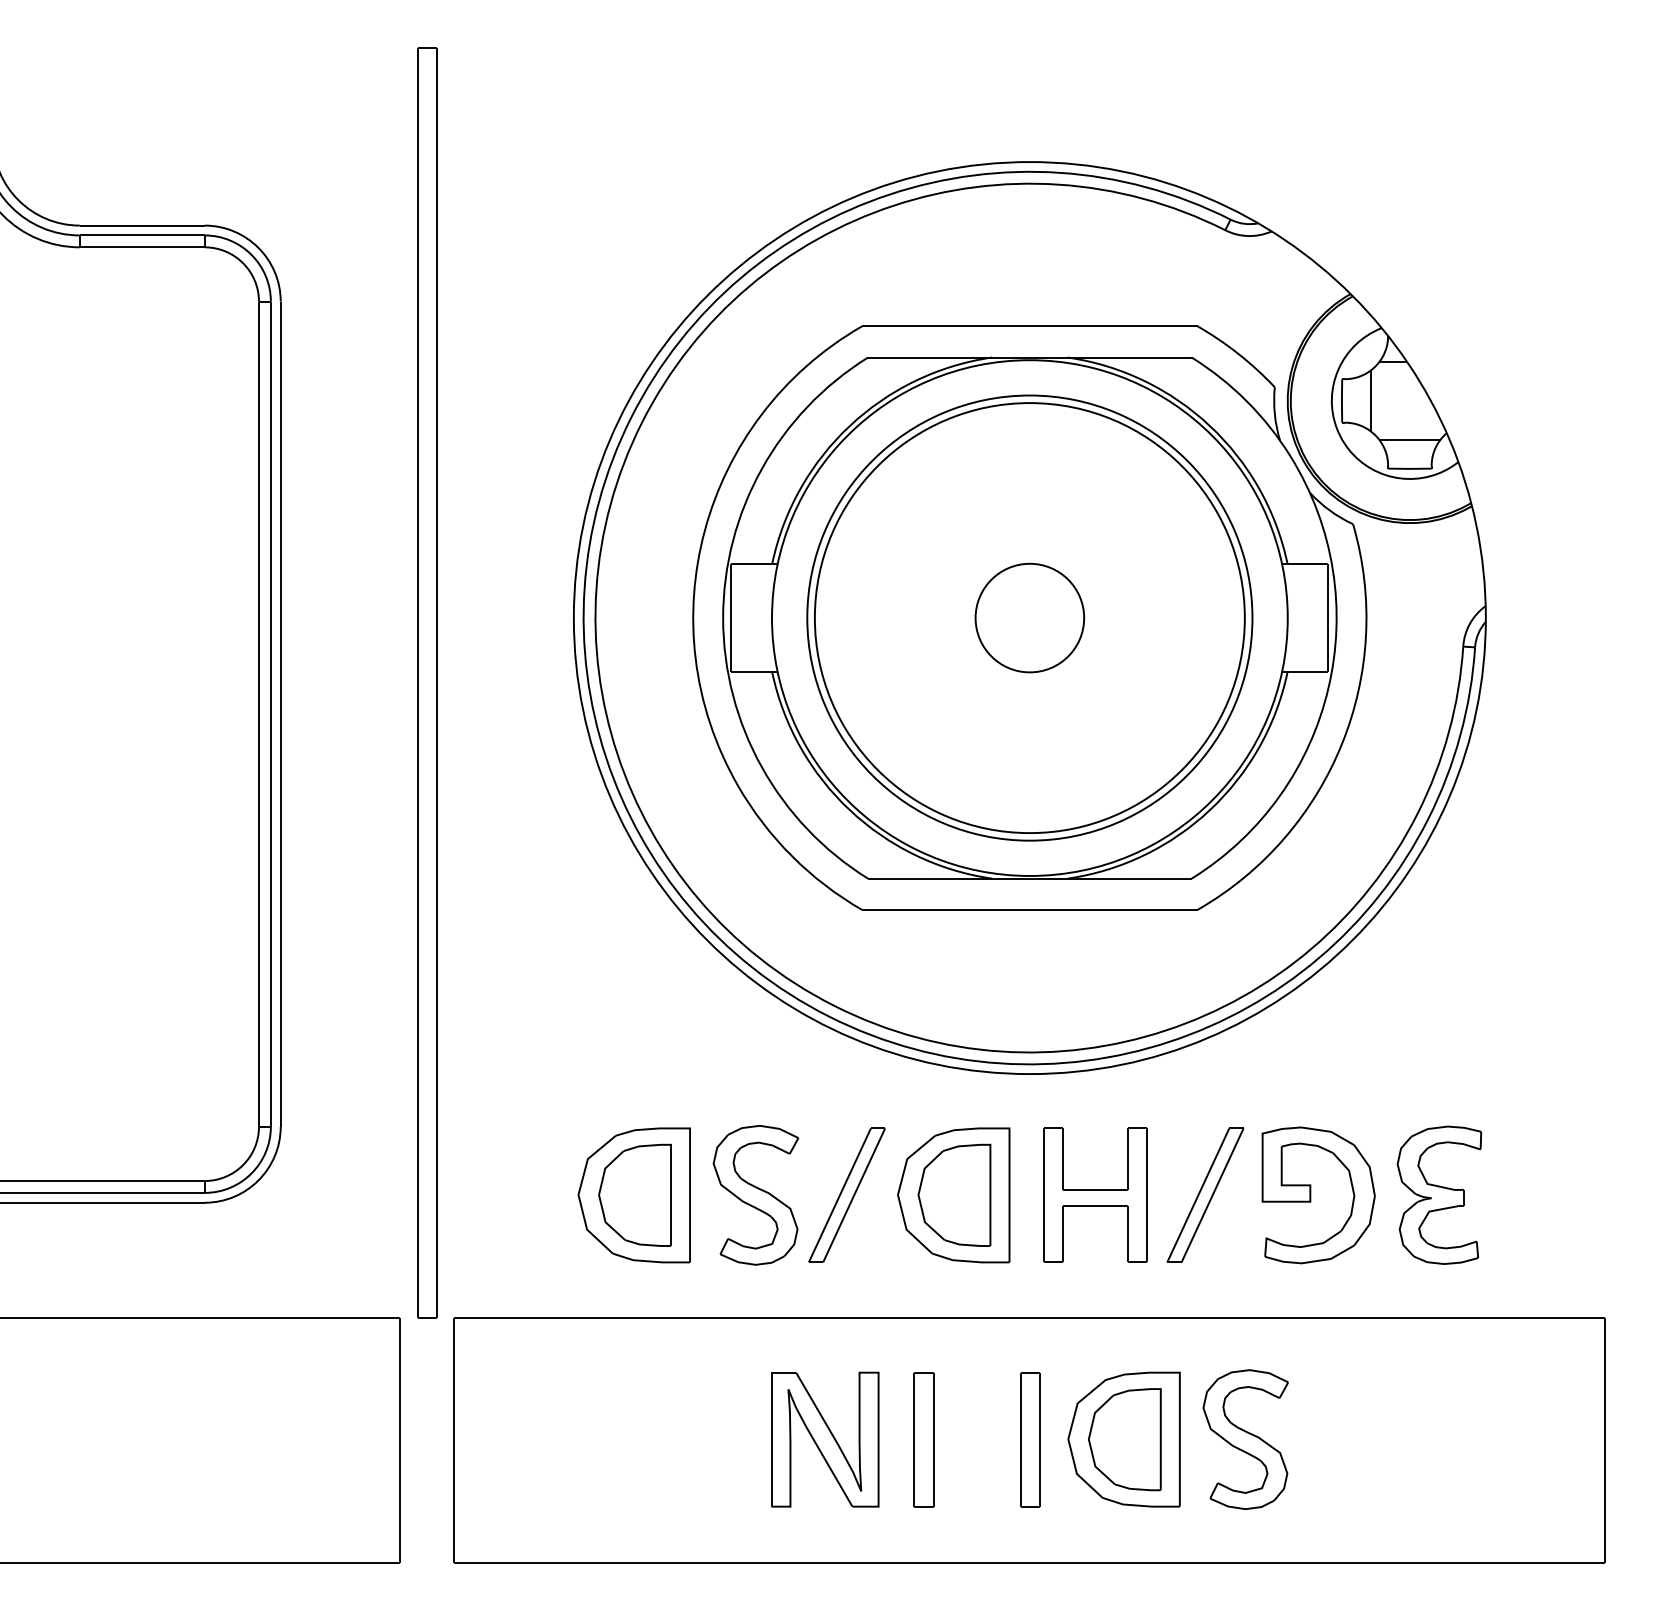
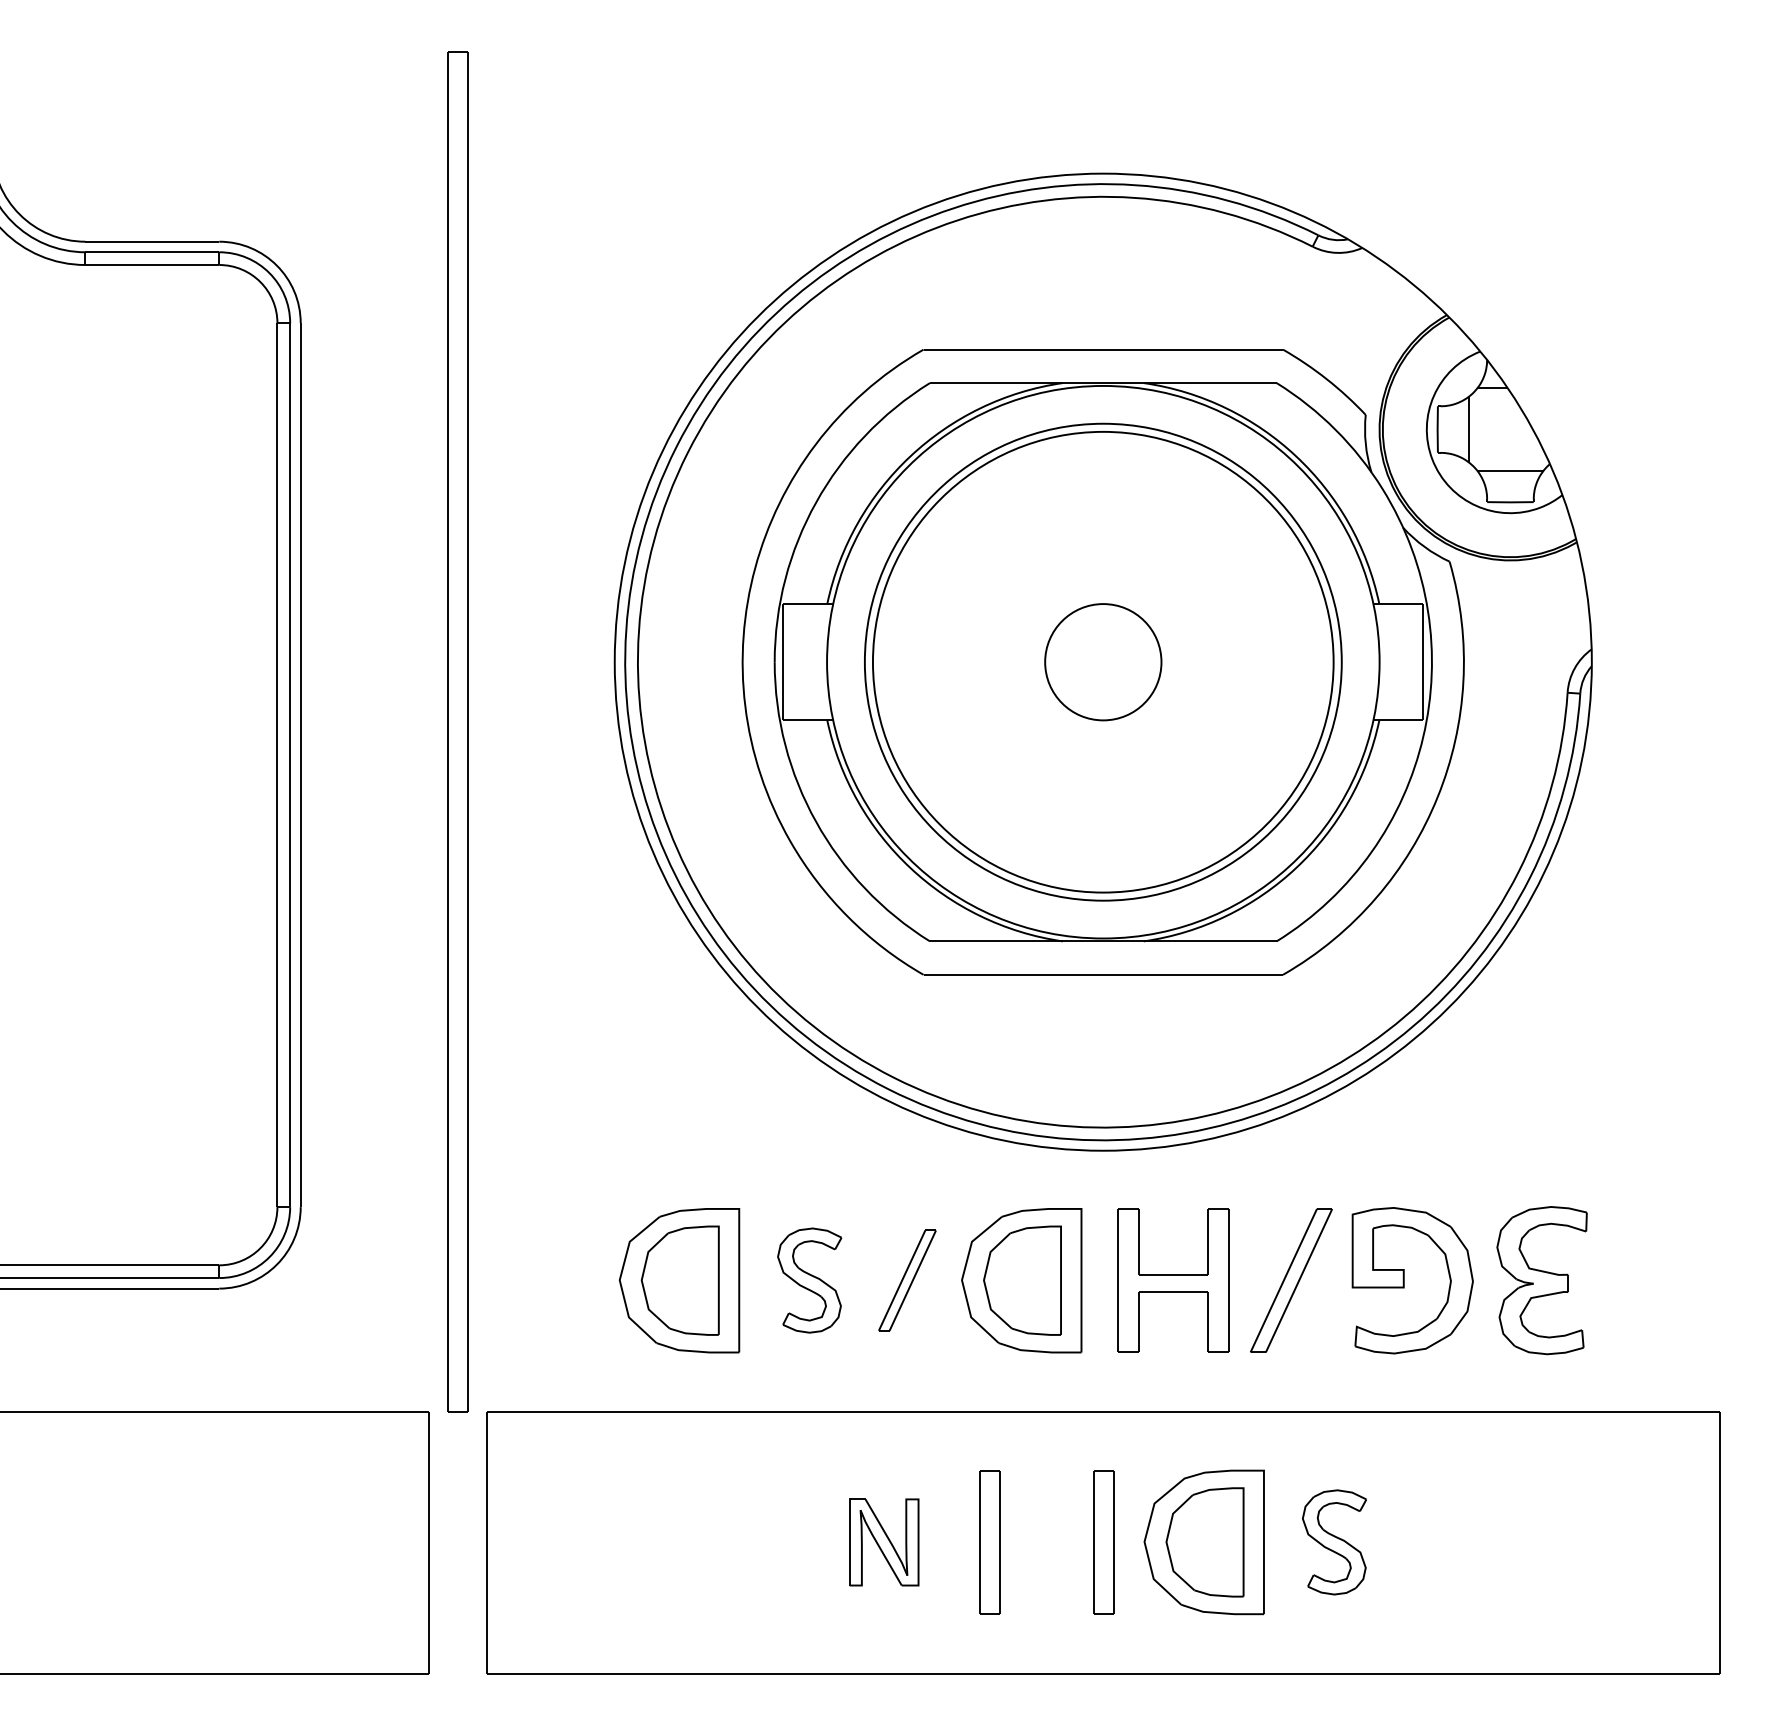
part: (755, 1195) -> (809, 1280), size x0.7
part: (847, 1195) -> (907, 1280), size x0.7
part: (825, 1439) -> (884, 1542), size x0.6
part: (1245, 1439) -> (1334, 1542), size x0.7

